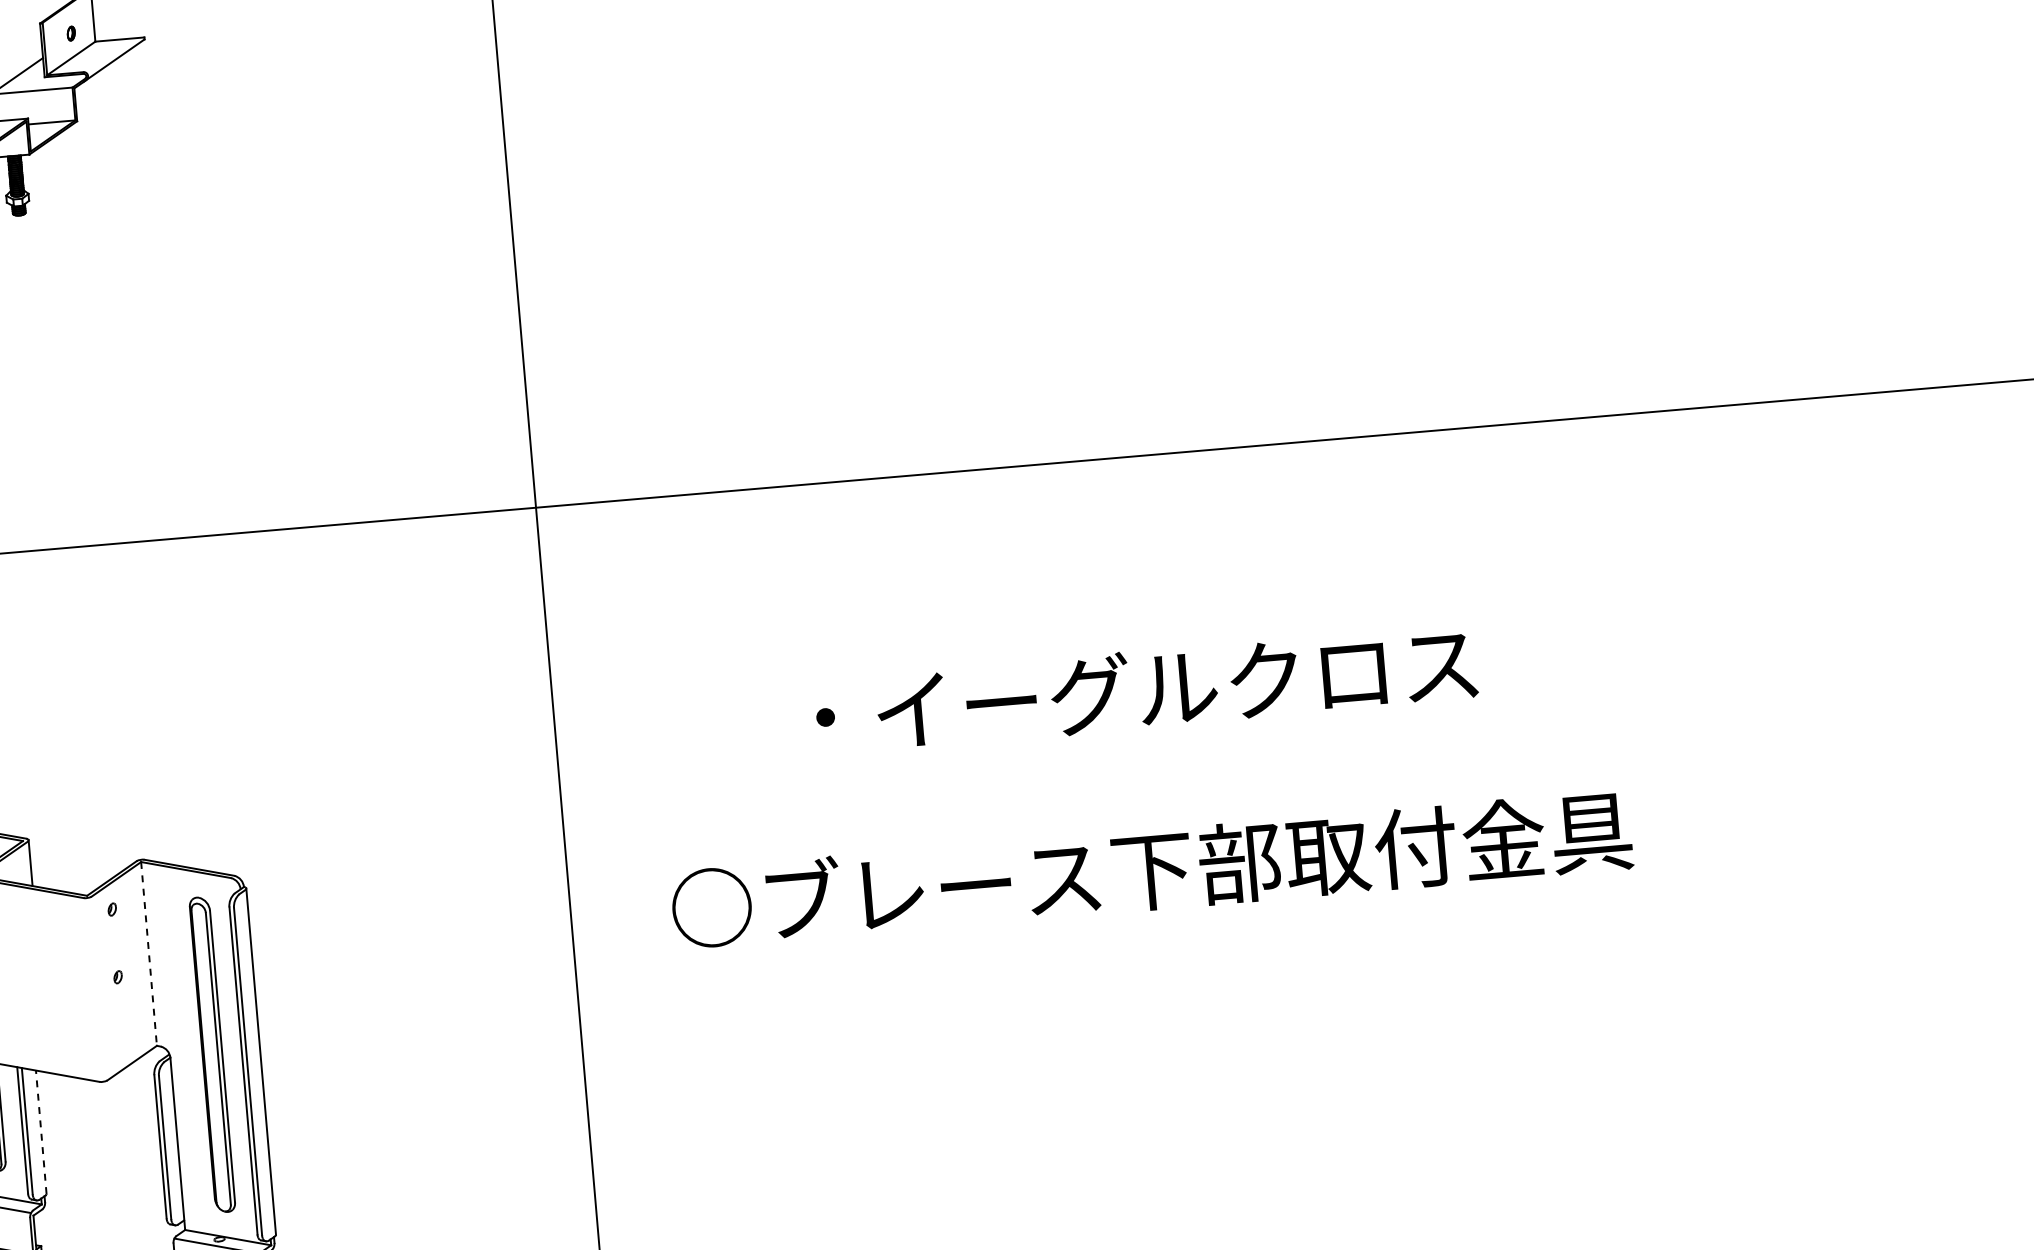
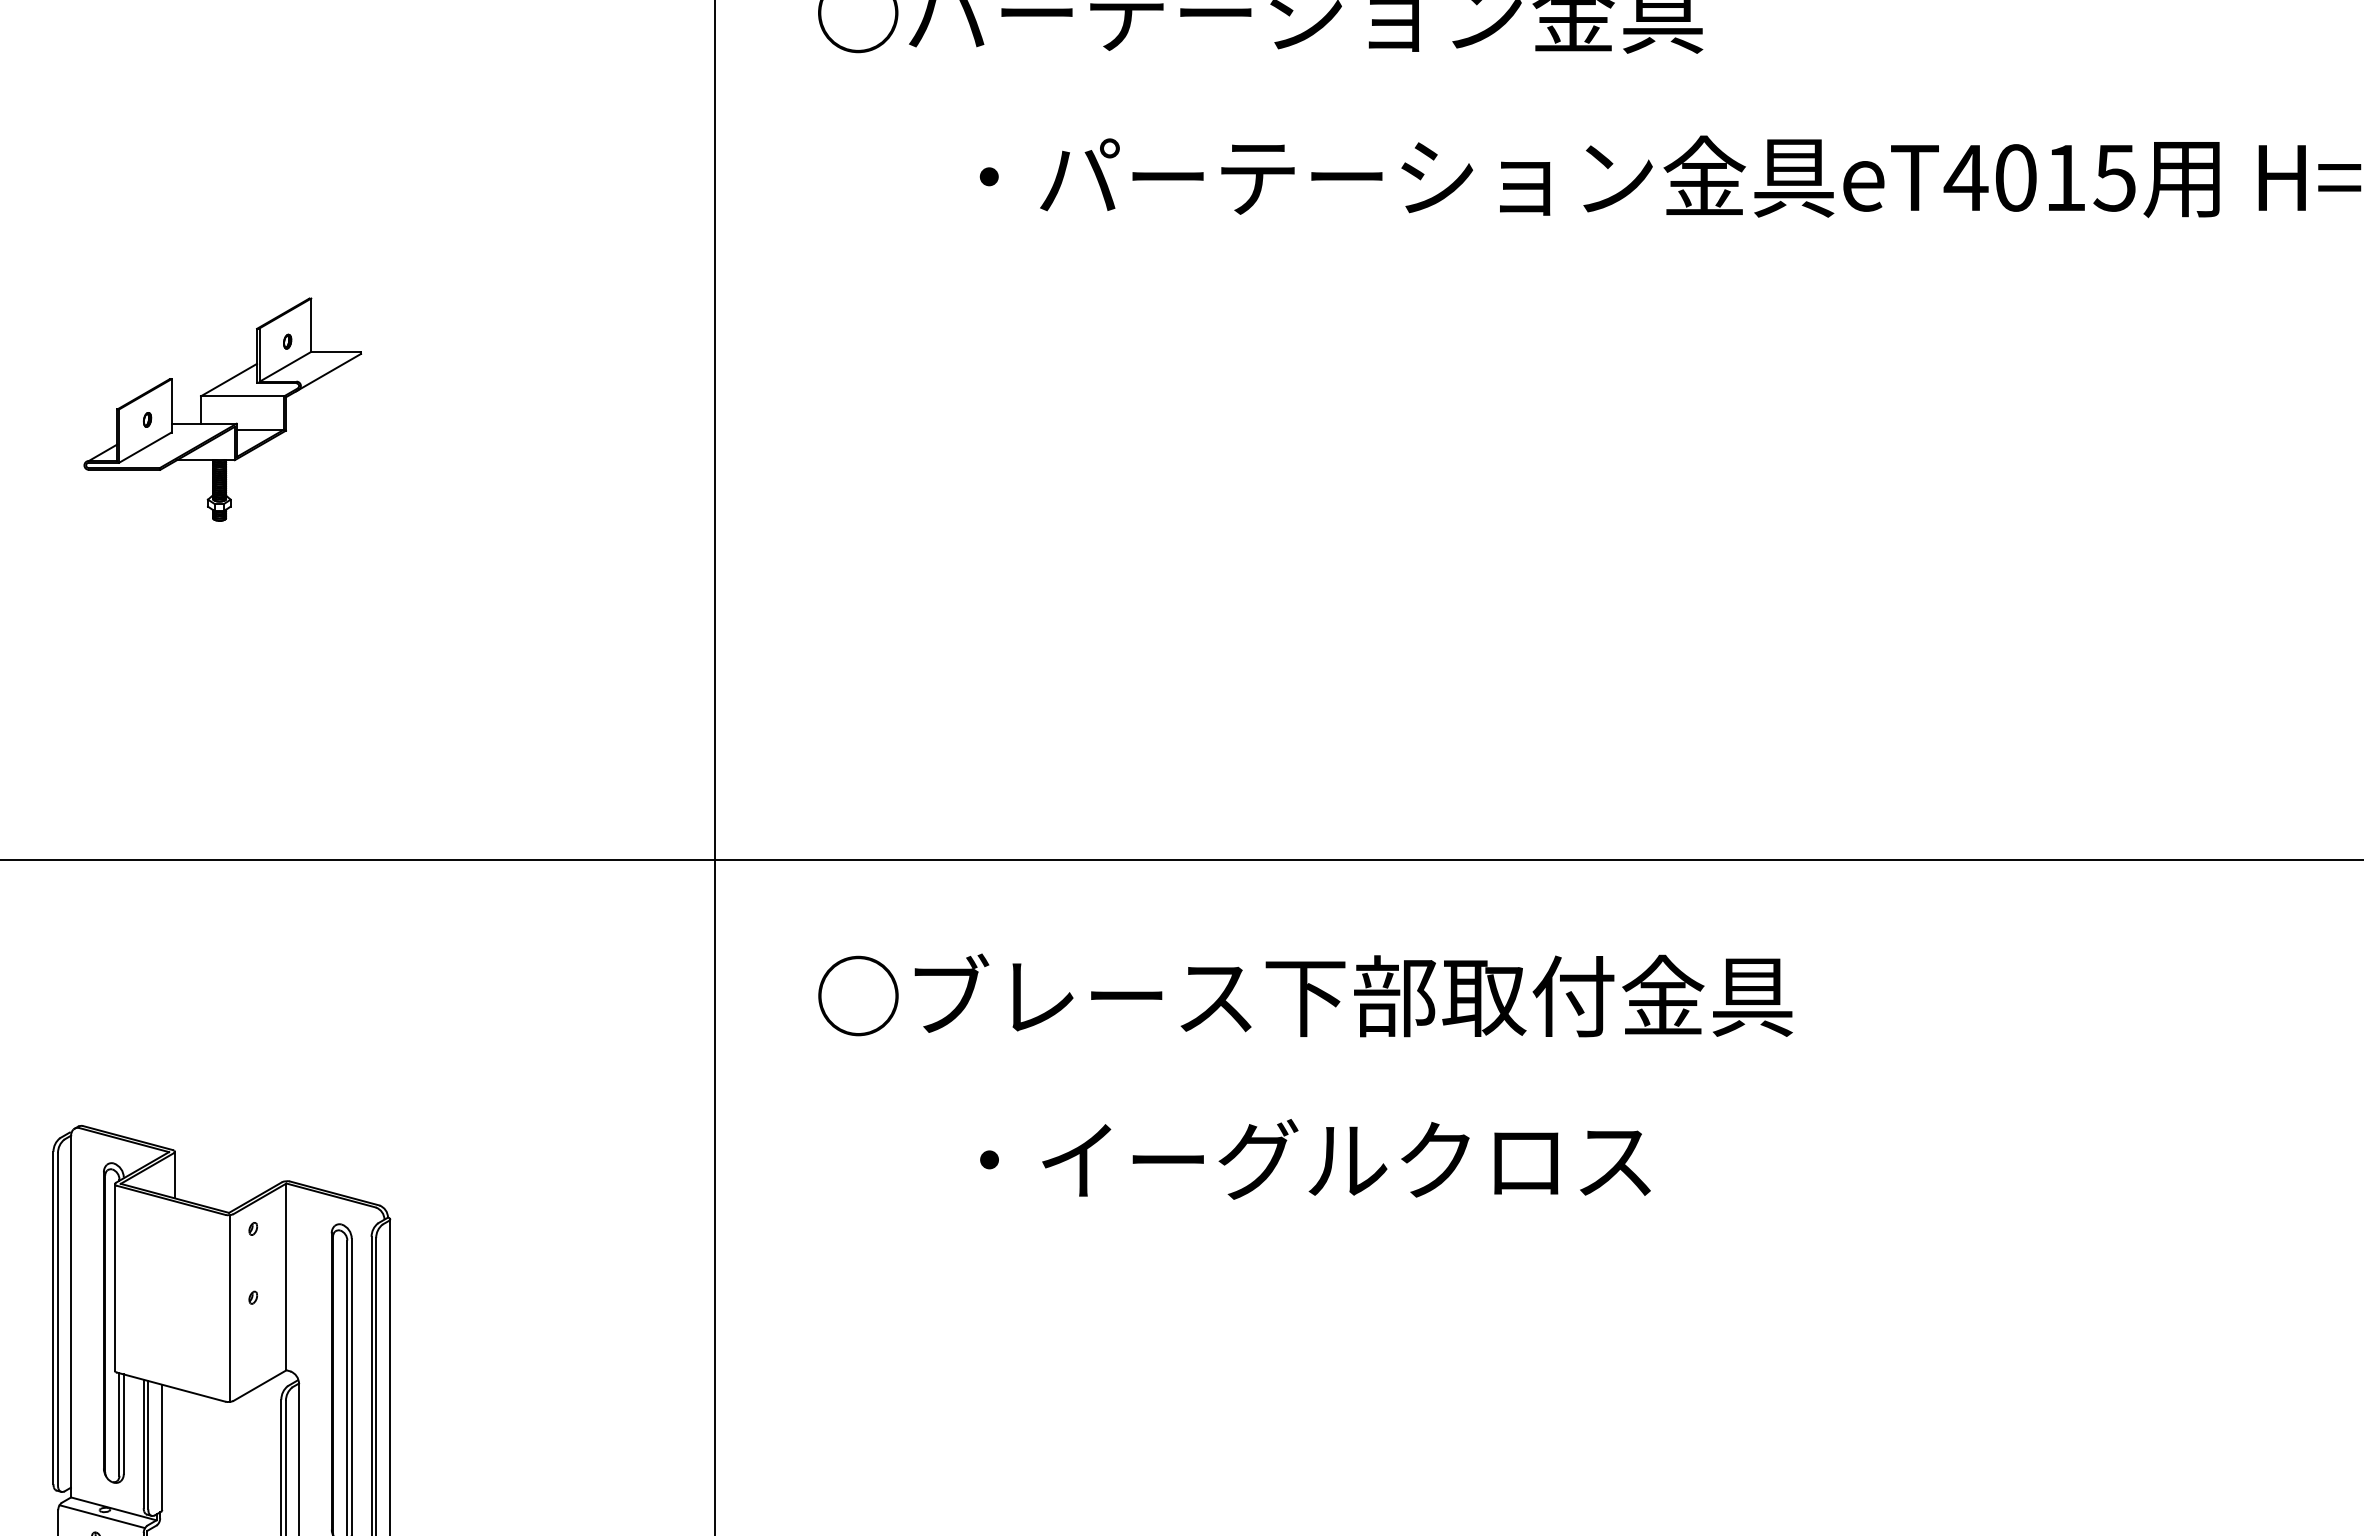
text: (1146, 689) -> (1315, 1159), moved
text: (1151, 869) -> (1305, 995), moved
line: (149, 954) -> (286, 1277), dashed -> solid
line: (96, 989) -> (230, 1308), added
line: (41, 1132) -> (162, 1447), dashed -> solid

